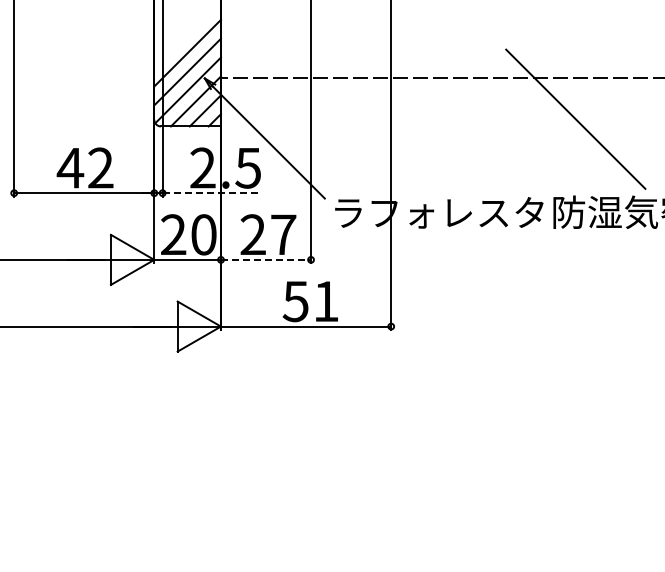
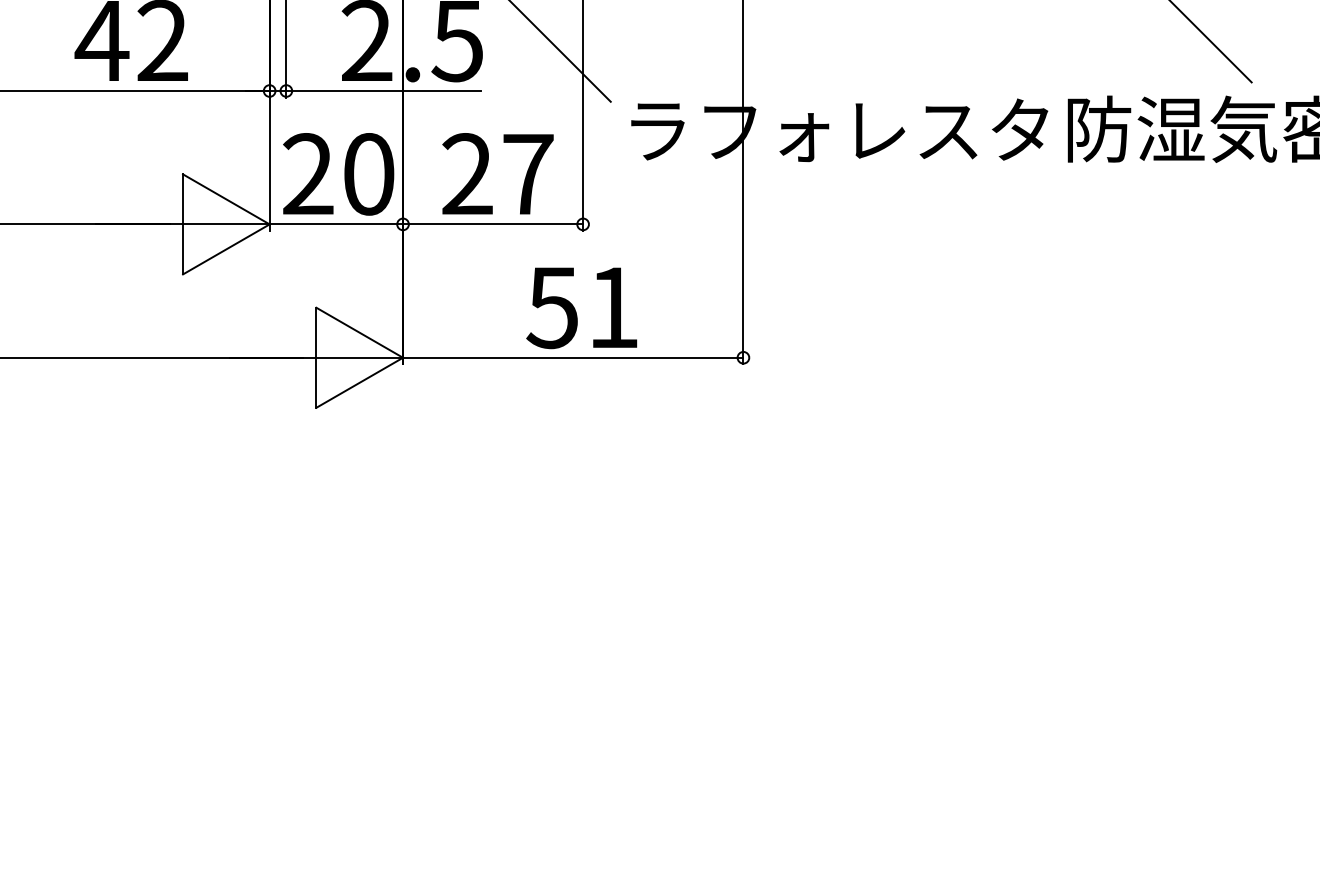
line: (211, 193) -> (384, 91), dashed -> solid
line: (266, 259) -> (494, 223), dashed -> solid

